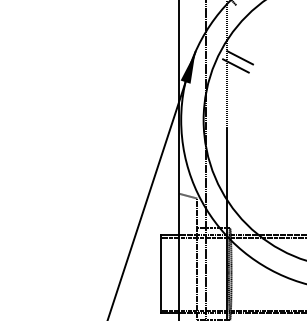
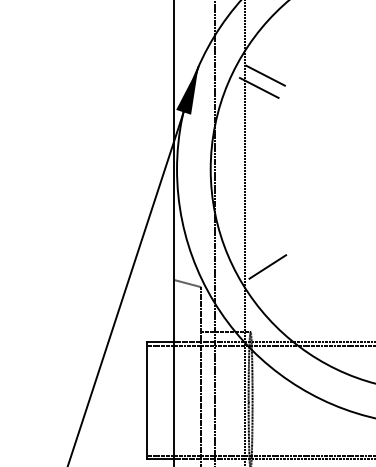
line: (241, 184) -> (267, 266), added

